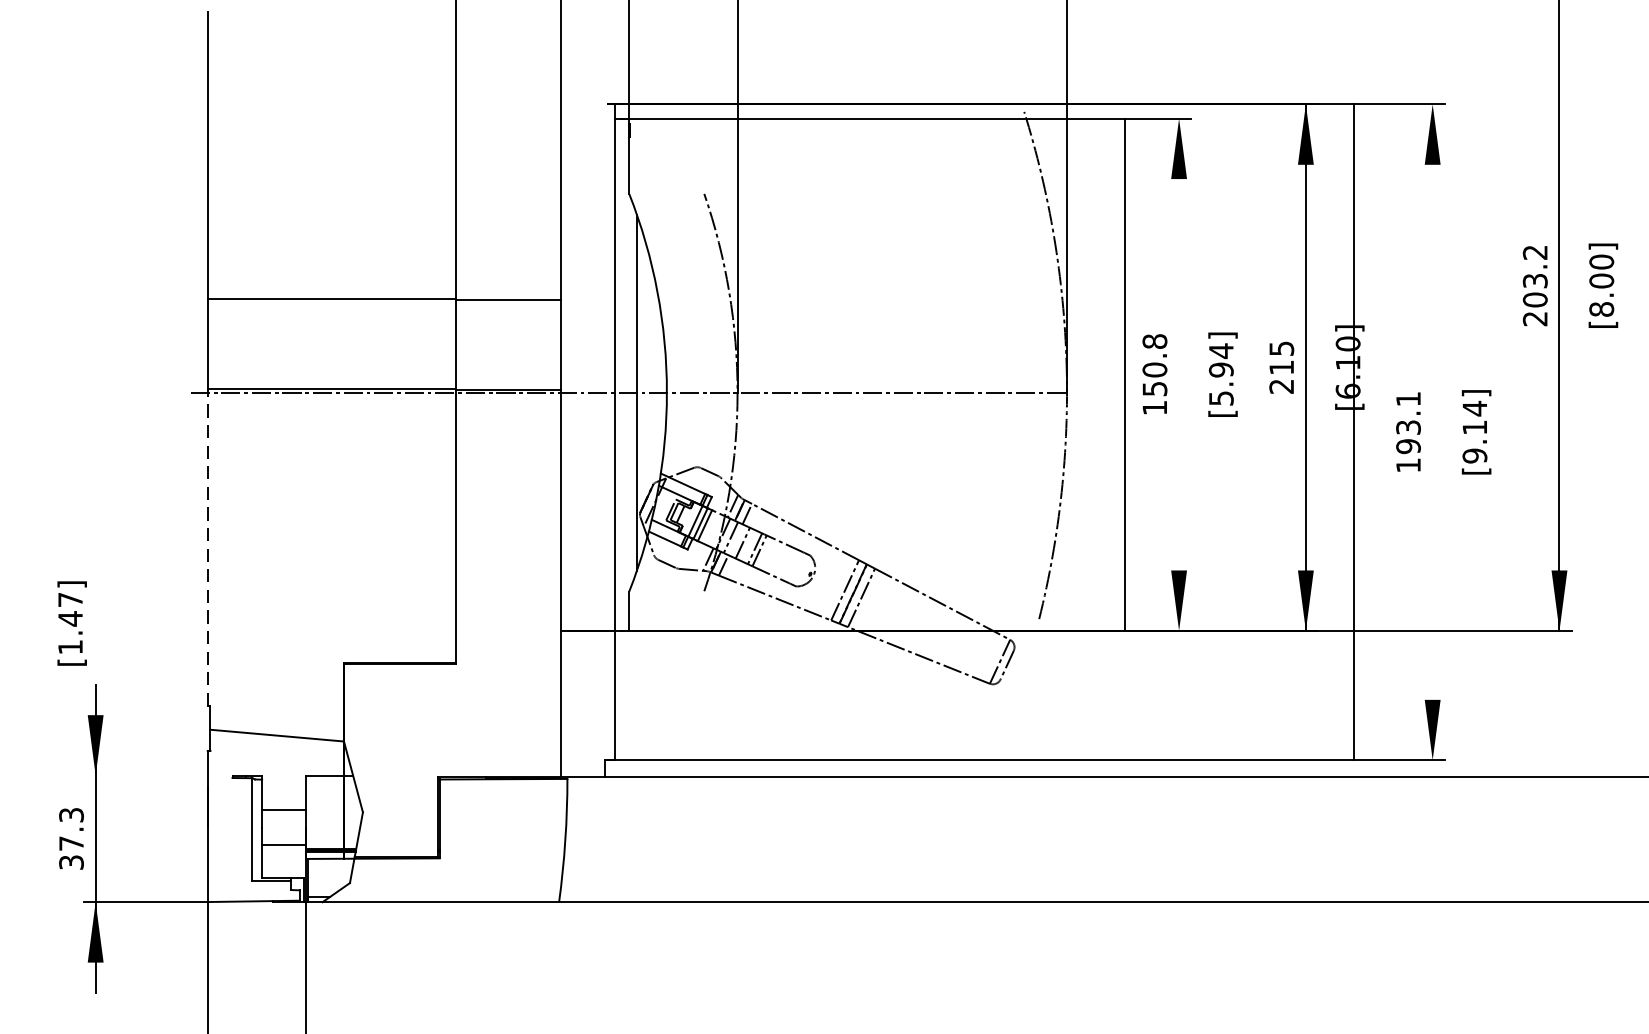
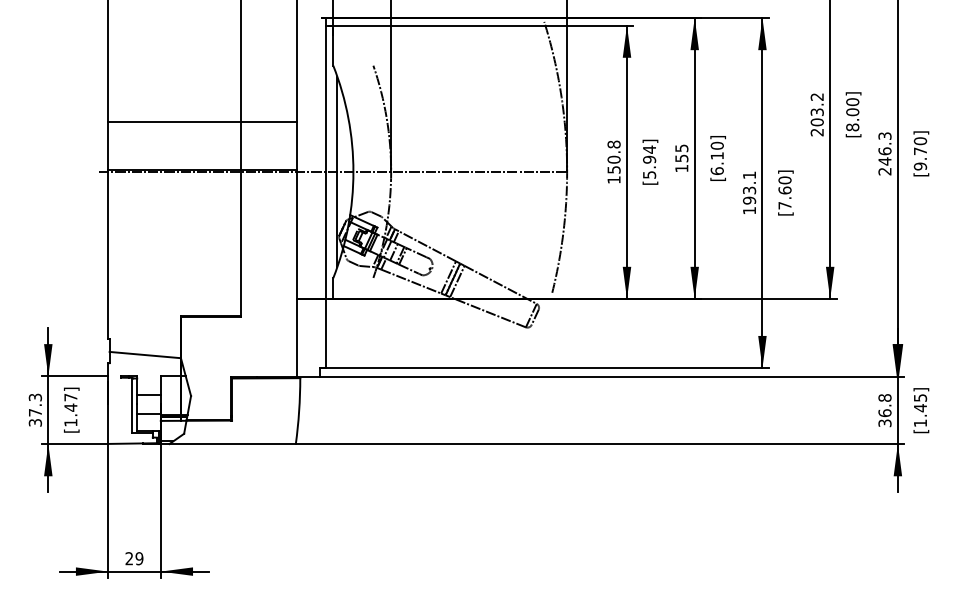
line: (1125, 375) -> (627, 162), moved
text: (1281, 376) -> (681, 163), 215 -> 155
line: (1354, 431) -> (762, 192), moved
text: (1473, 431) -> (784, 192), [9.14] -> [7.60]
line: (208, 547) -> (108, 254), dashed -> solid
text: (71, 622) -> (71, 409), moved
line: (144, 775) -> (74, 376), added

